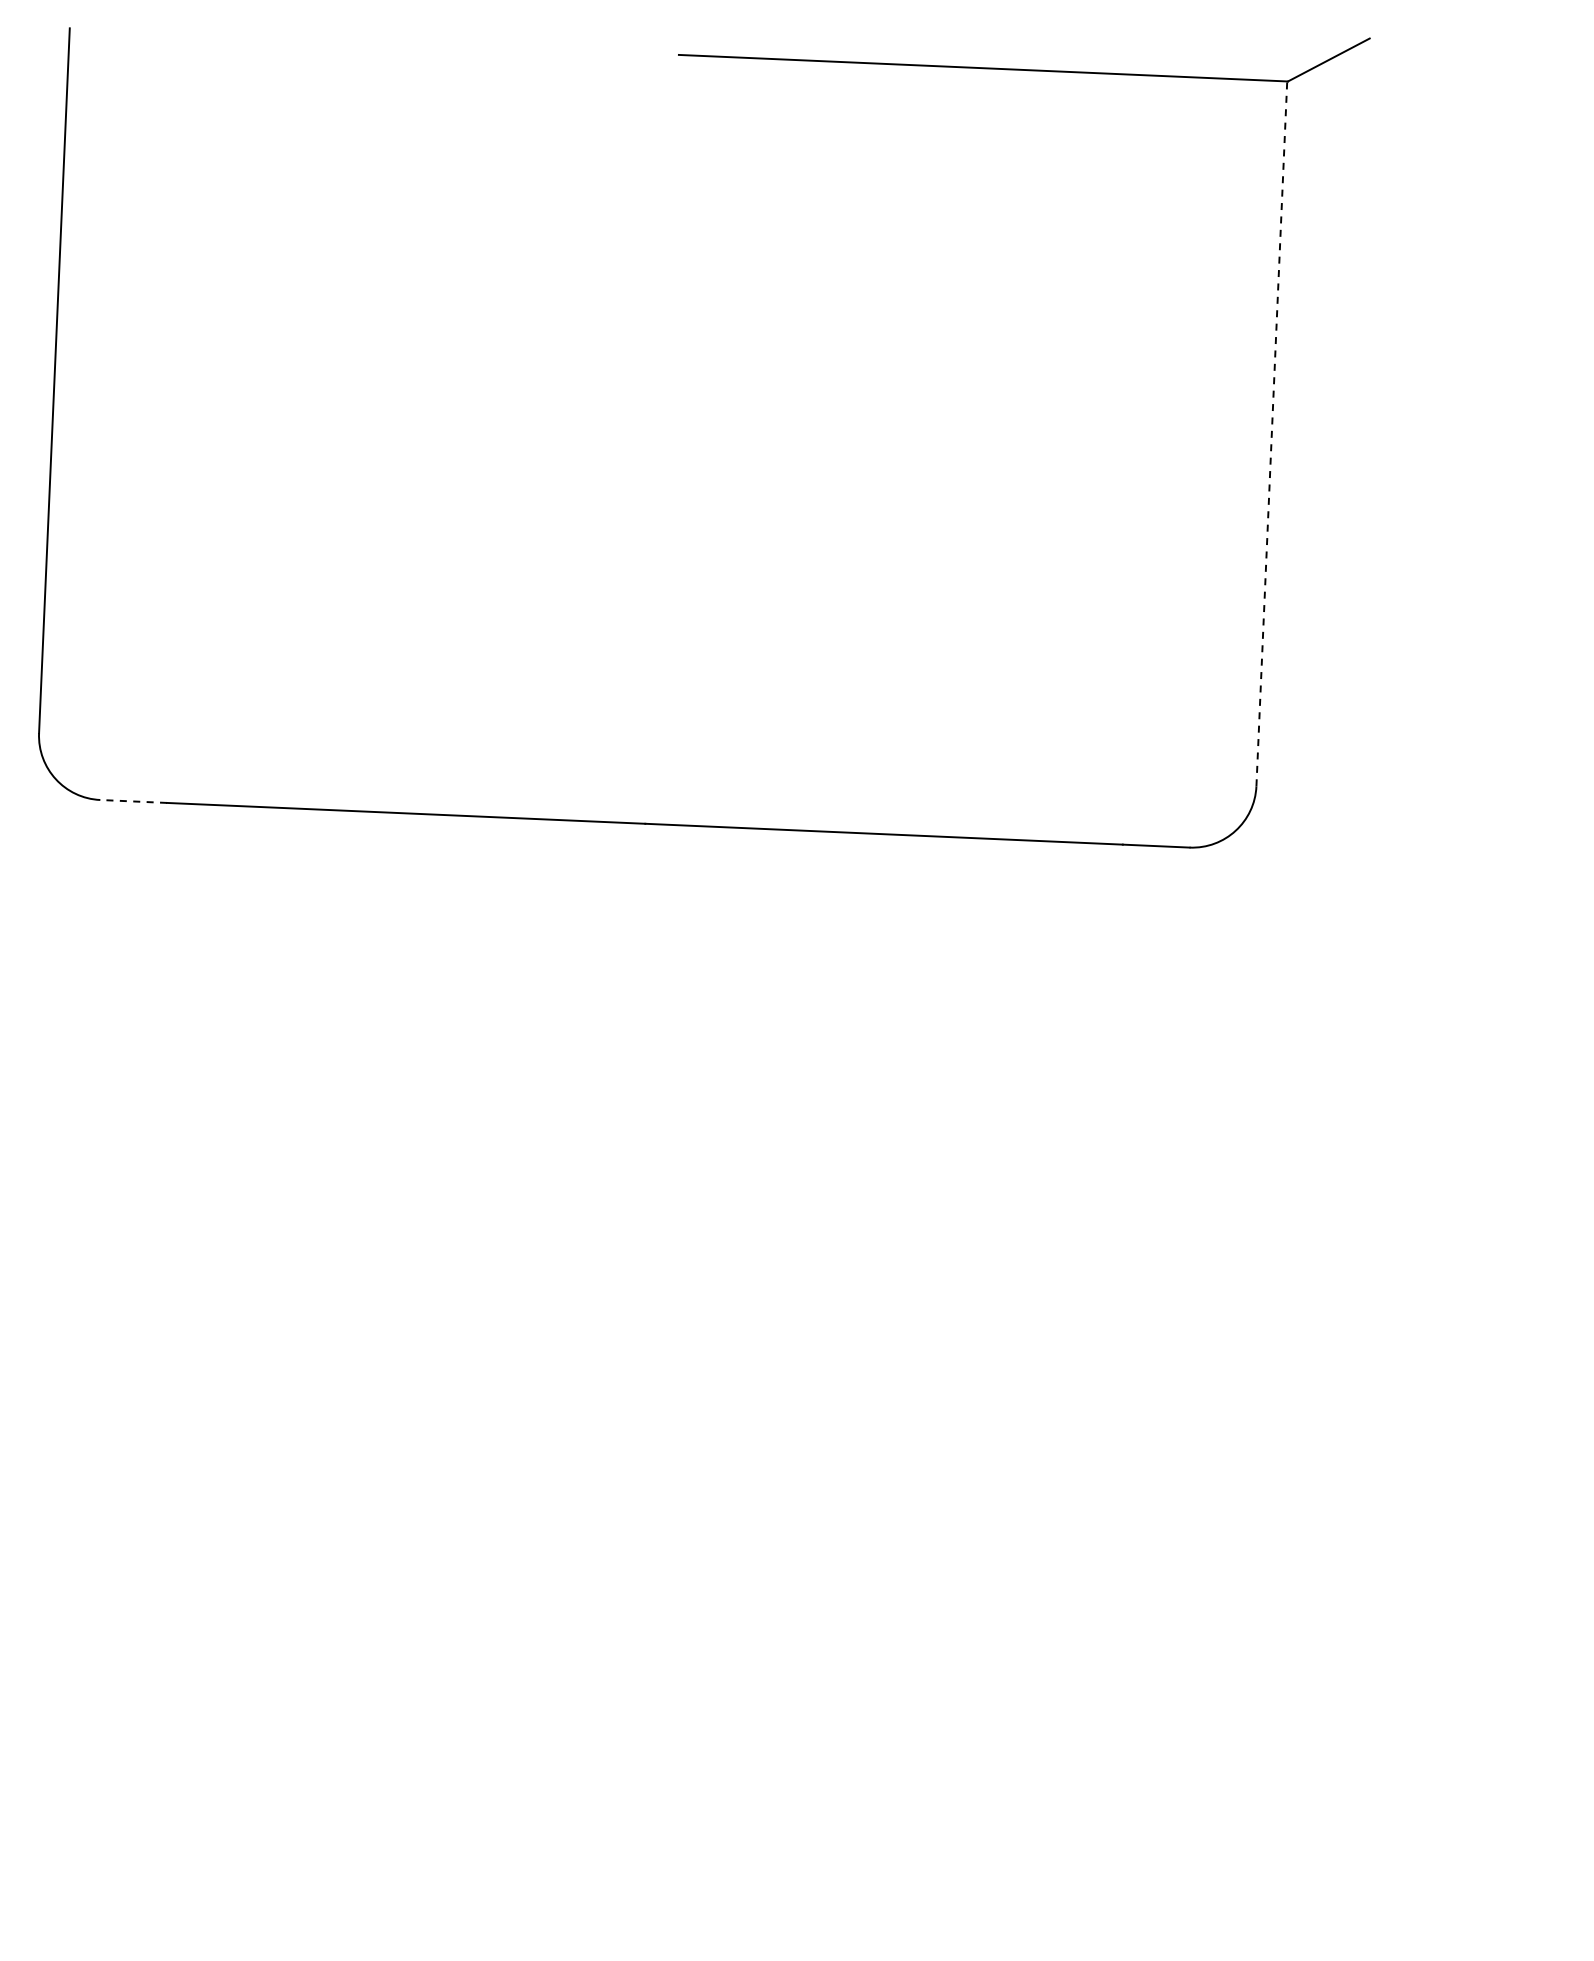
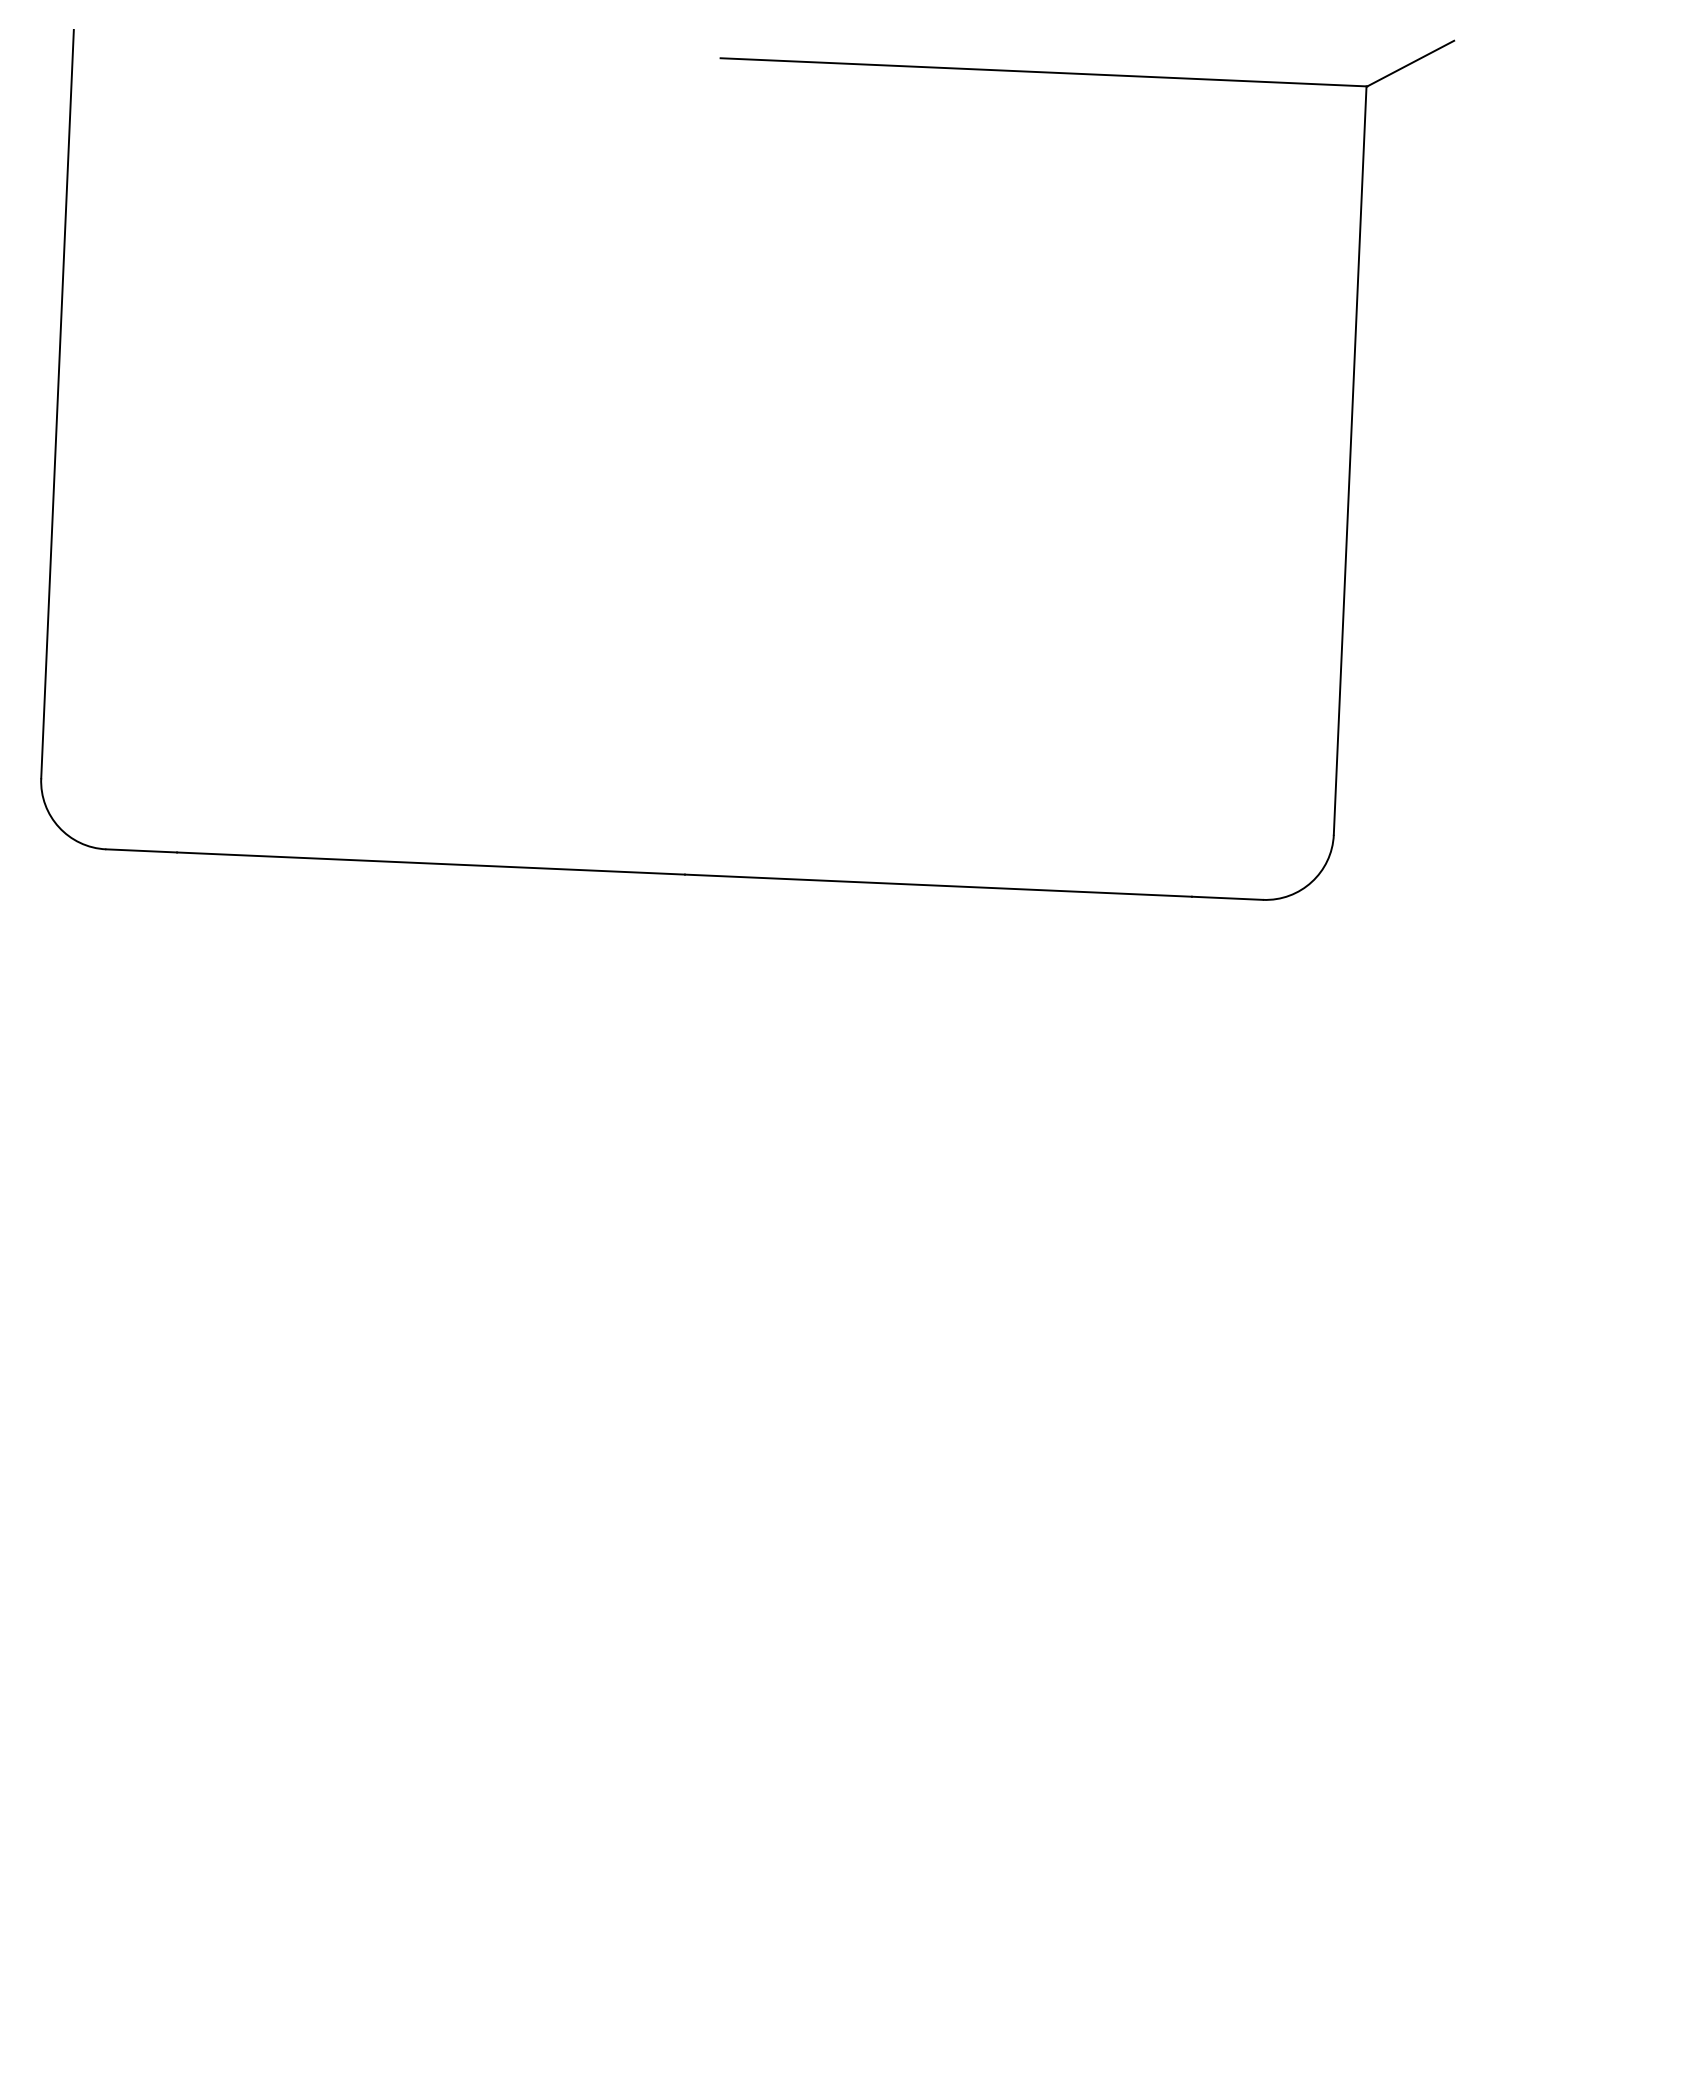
line: (1271, 433) -> (1349, 460), dashed -> solid
line: (133, 801) -> (141, 850), dashed -> solid

